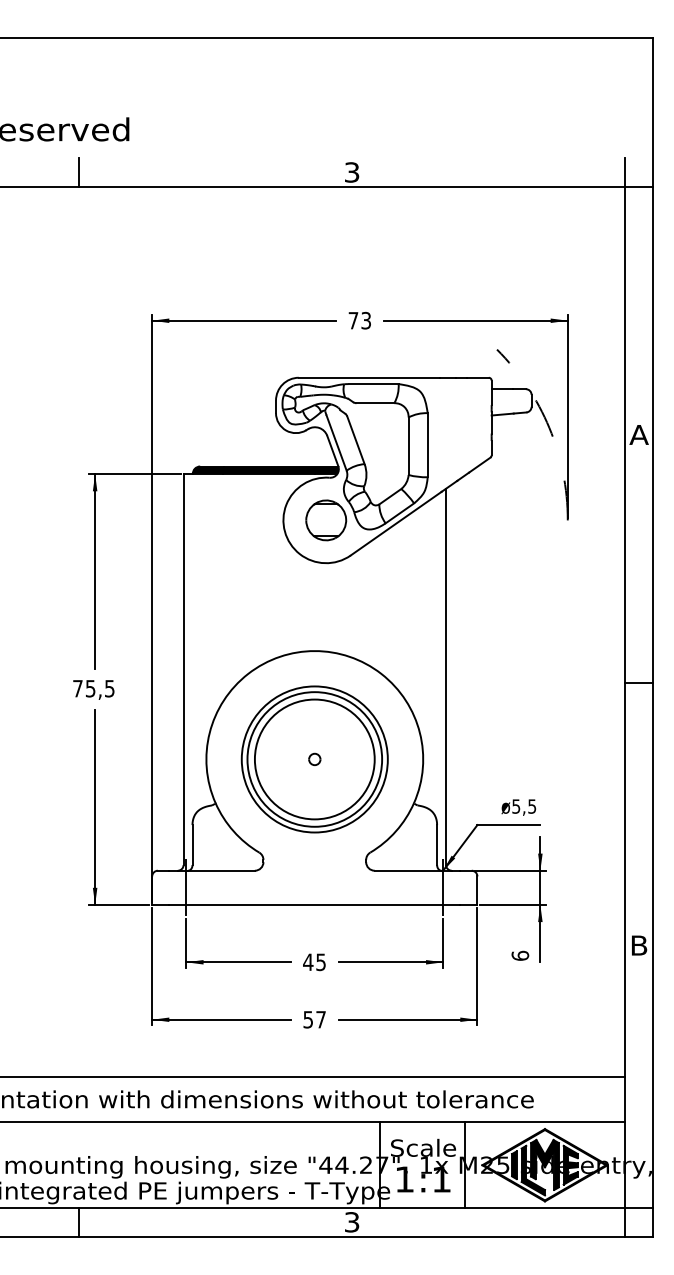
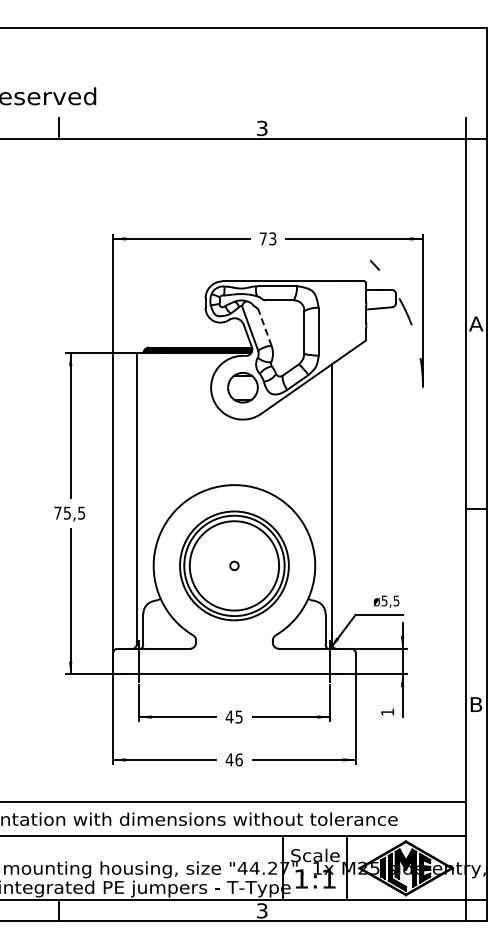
line: (356, 439) -> (265, 327), solid -> dashed
text: (520, 954) -> (387, 711), 6 -> 1
text: (313, 1019) -> (233, 759), 57 -> 46

